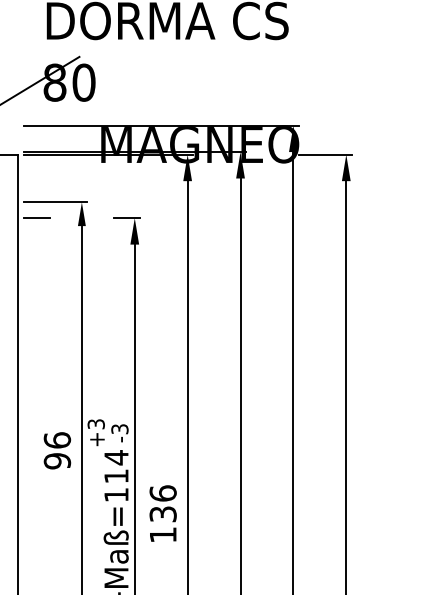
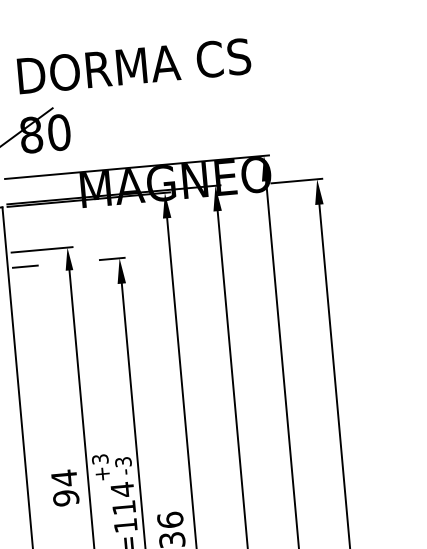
text: (57, 440) -> (64, 478), 96 -> 94

